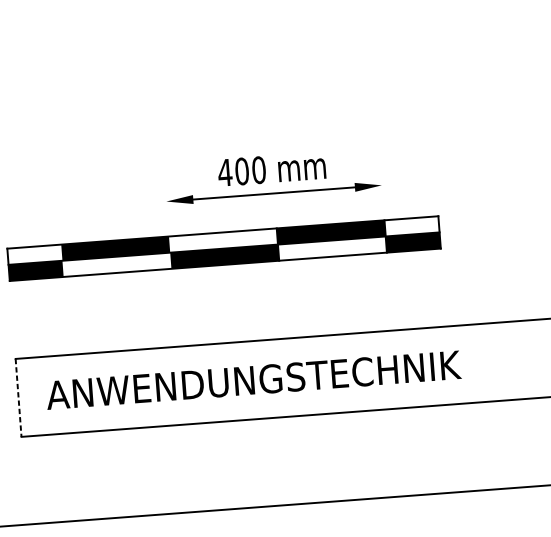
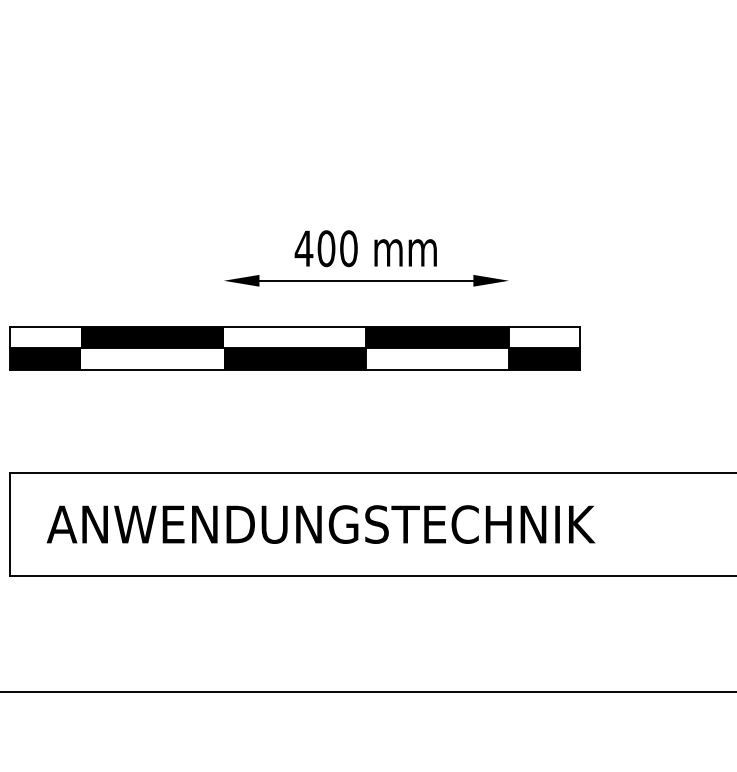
line: (18, 397) -> (9, 524), dashed -> solid

